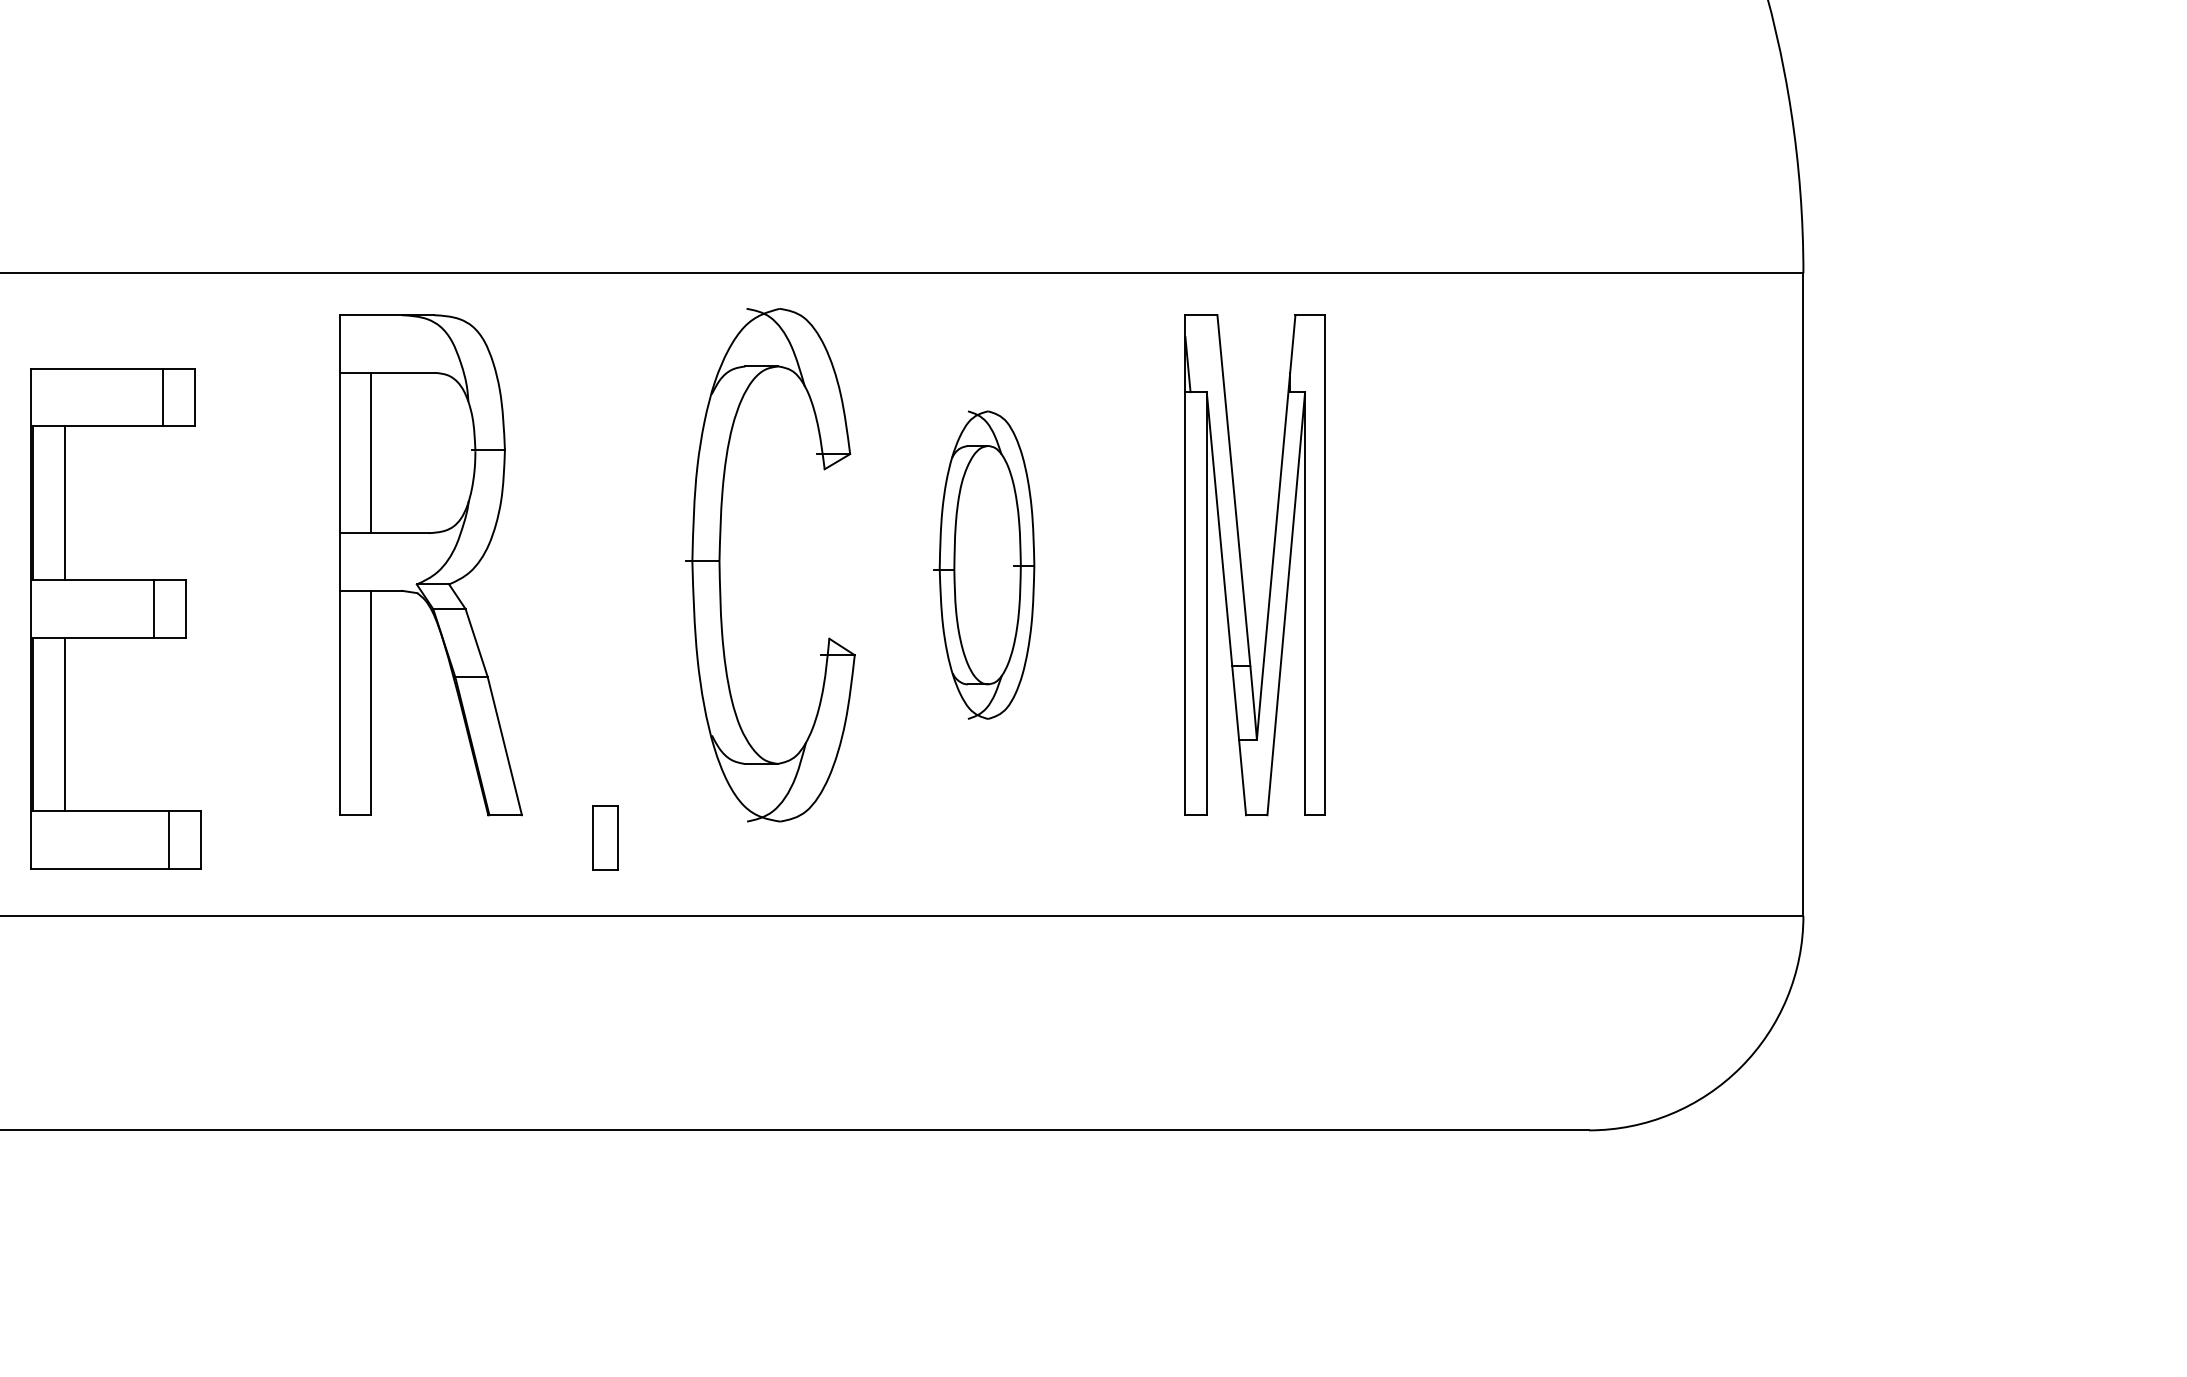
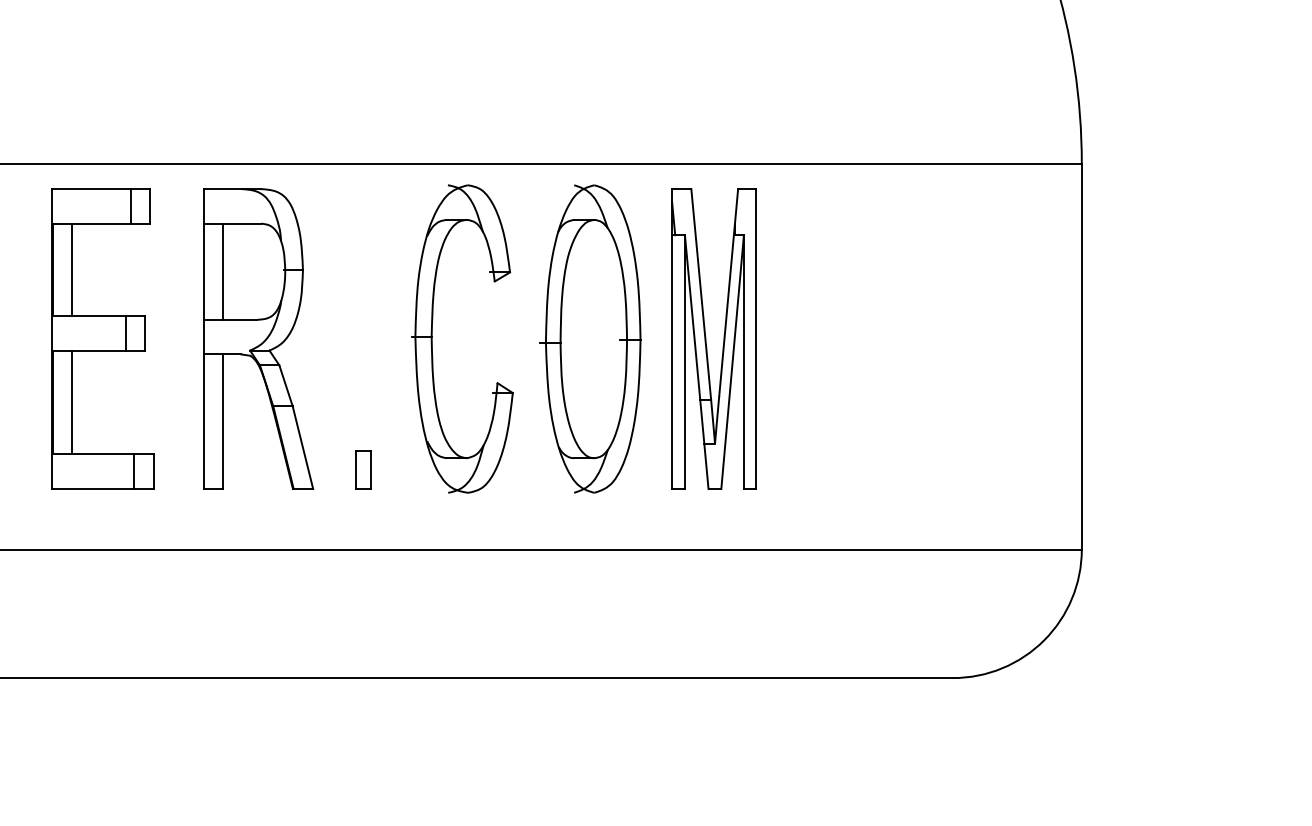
part: (984, 564) -> (590, 338), size x1.67
part: (1242, 564) -> (706, 338), moved
part: (115, 617) -> (102, 338), moved
part: (605, 837) -> (363, 469), moved

